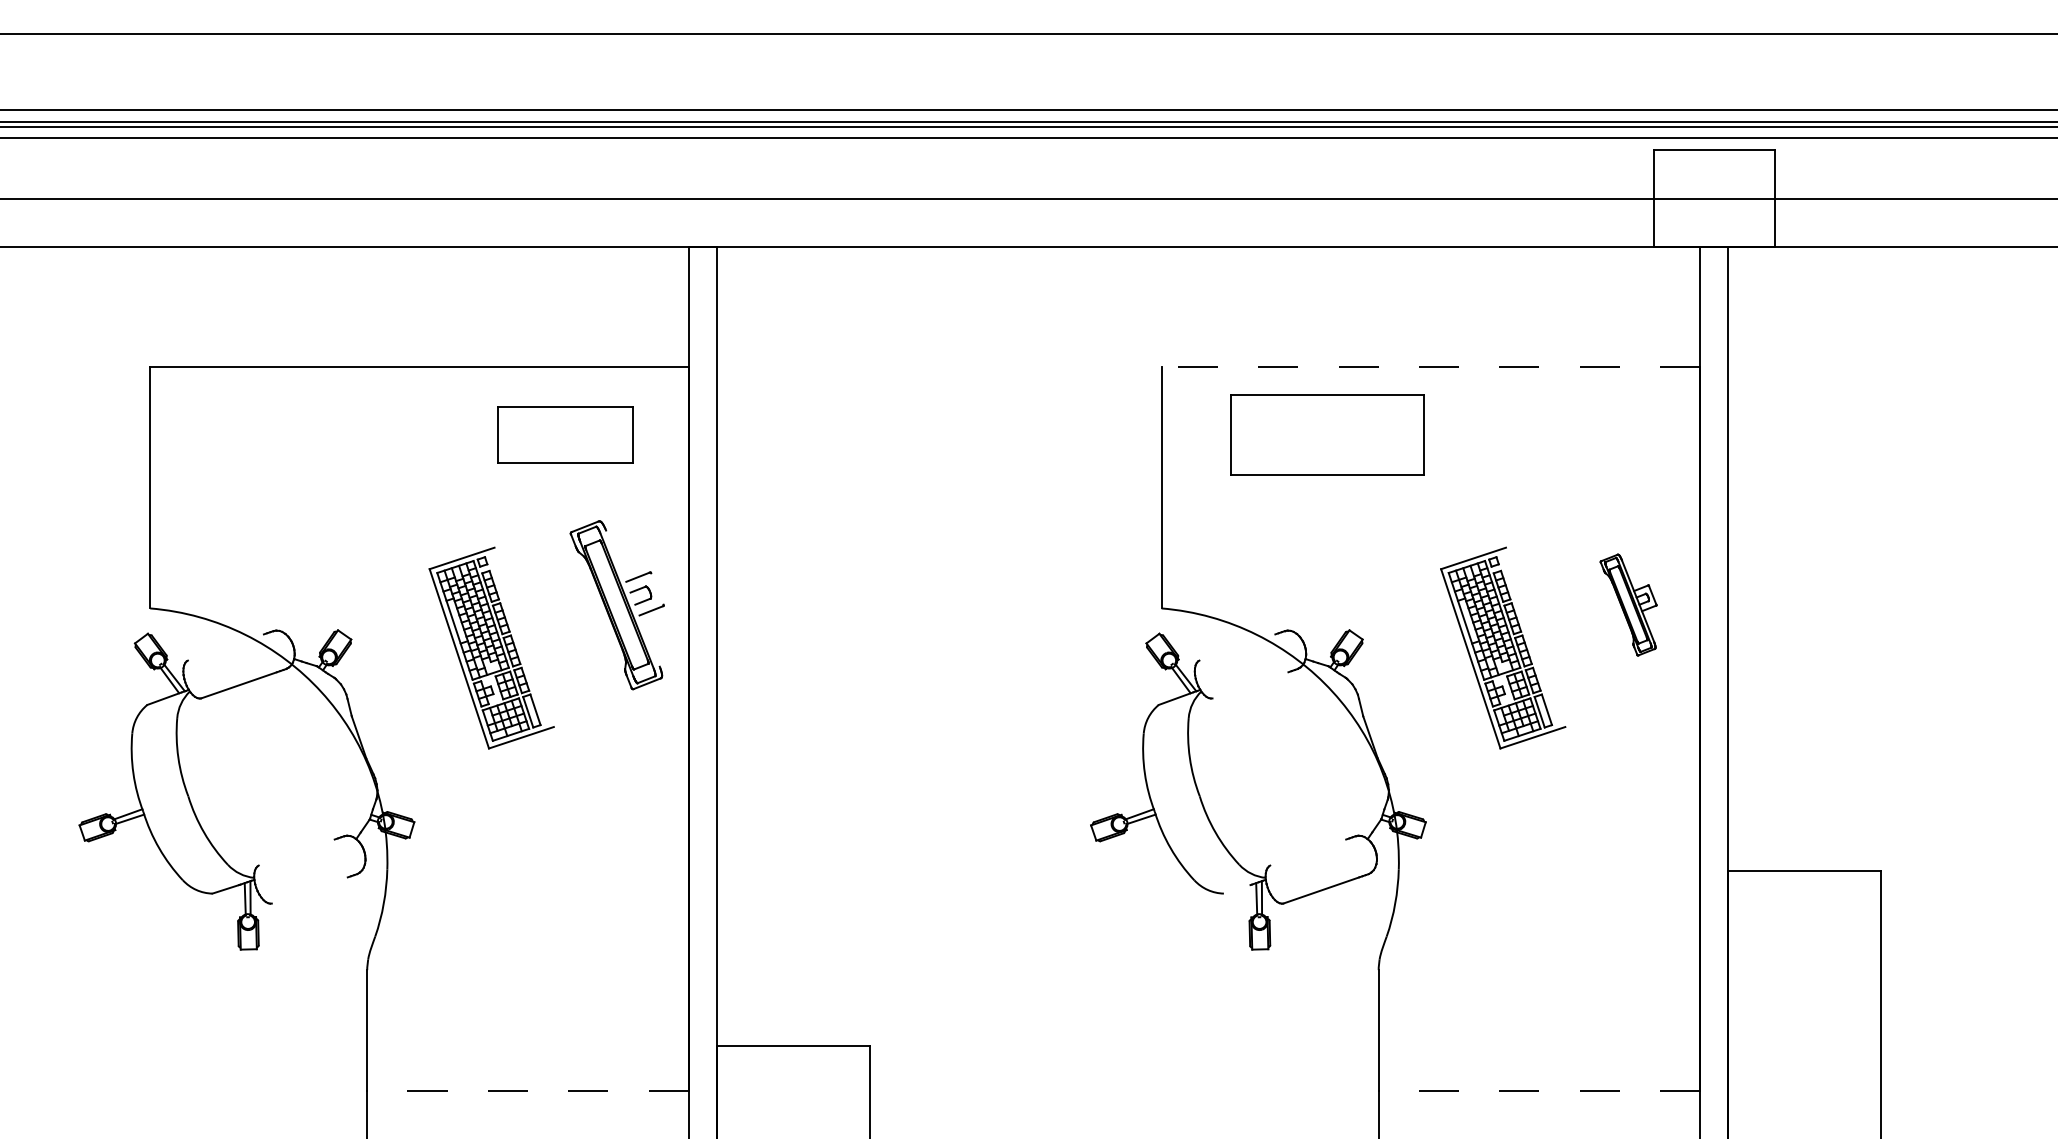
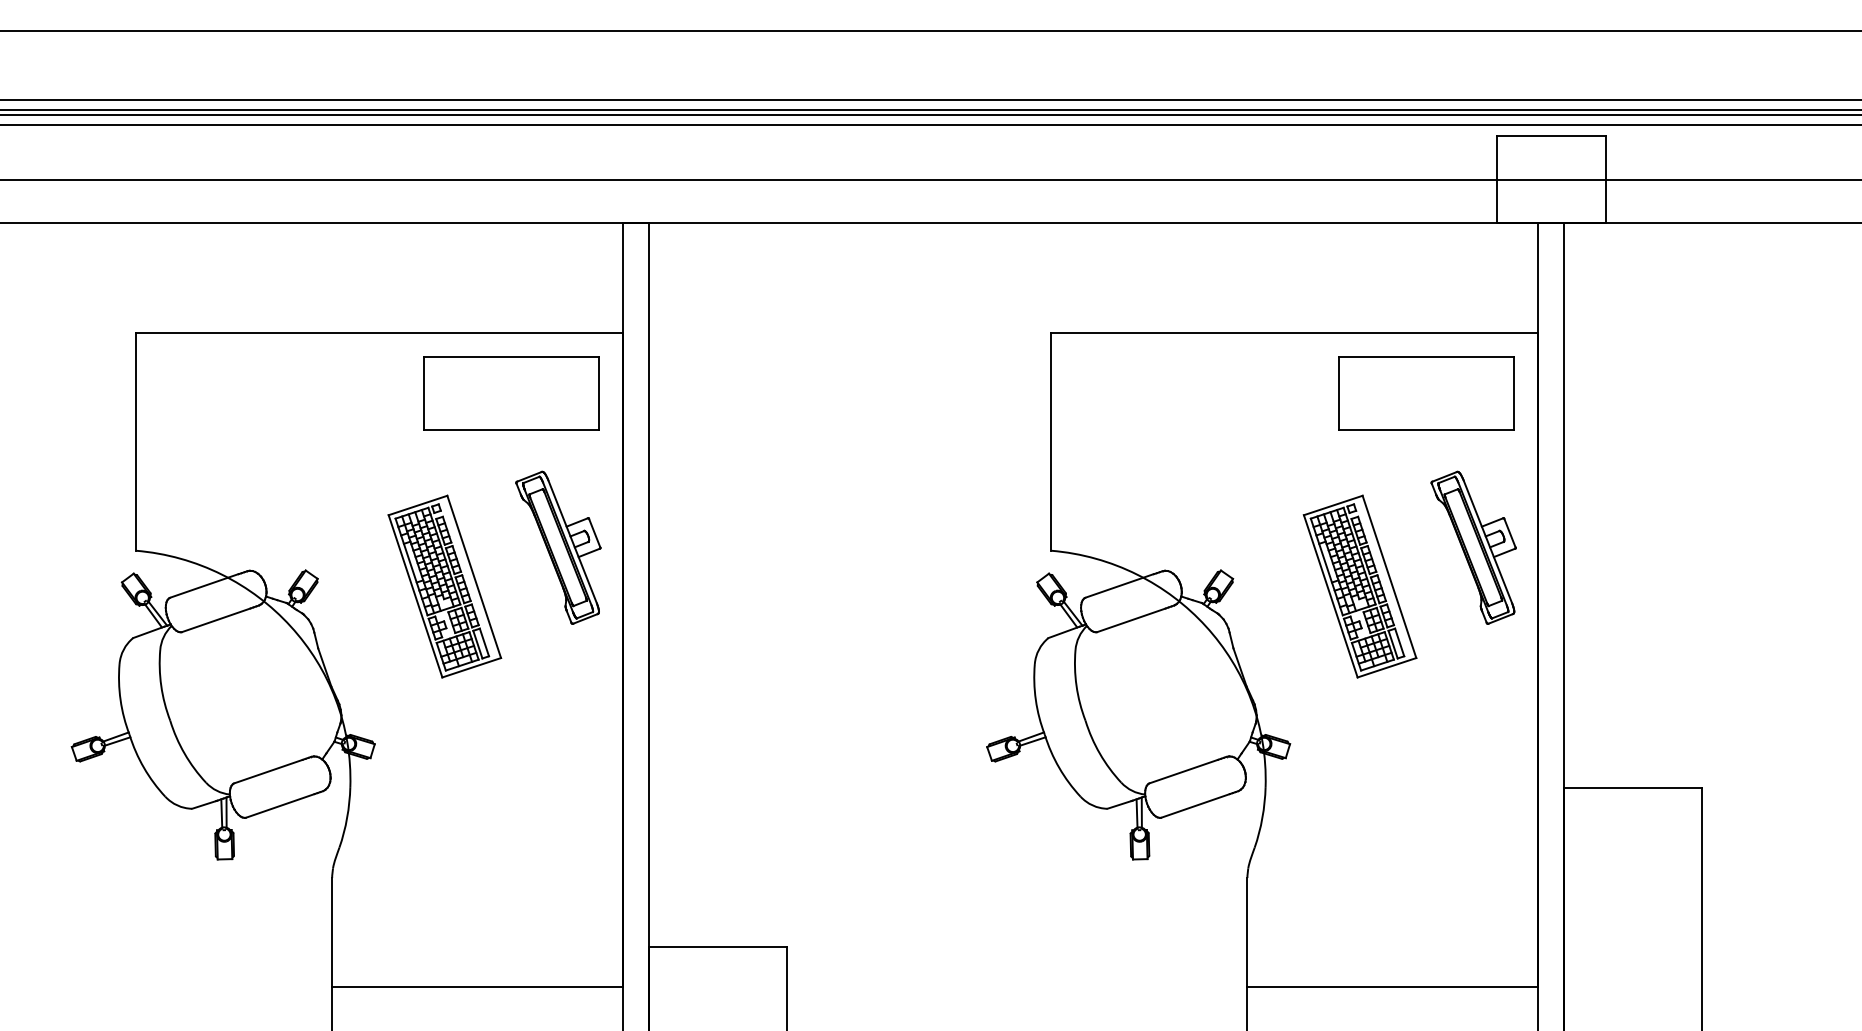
line: (1430, 367) -> (1294, 332), dashed -> solid
part: (565, 434) -> (511, 393), size x1.43
part: (1326, 434) -> (1426, 393), moved
line: (657, 588) -> (594, 532), added
line: (632, 598) -> (572, 541), added
part: (1628, 604) -> (1473, 547), size x1.67
line: (524, 636) -> (474, 576), added
line: (1535, 636) -> (1389, 576), added
line: (225, 646) -> (203, 585), added
line: (1237, 646) -> (1119, 585), added
line: (1250, 685) -> (1131, 620), added
line: (296, 852) -> (268, 771), added
line: (1308, 852) -> (1183, 771), added
line: (1237, 888) -> (1119, 804), added
line: (309, 889) -> (279, 805), added
line: (527, 1091) -> (477, 987), dashed -> solid
line: (1539, 1091) -> (1392, 987), dashed -> solid

